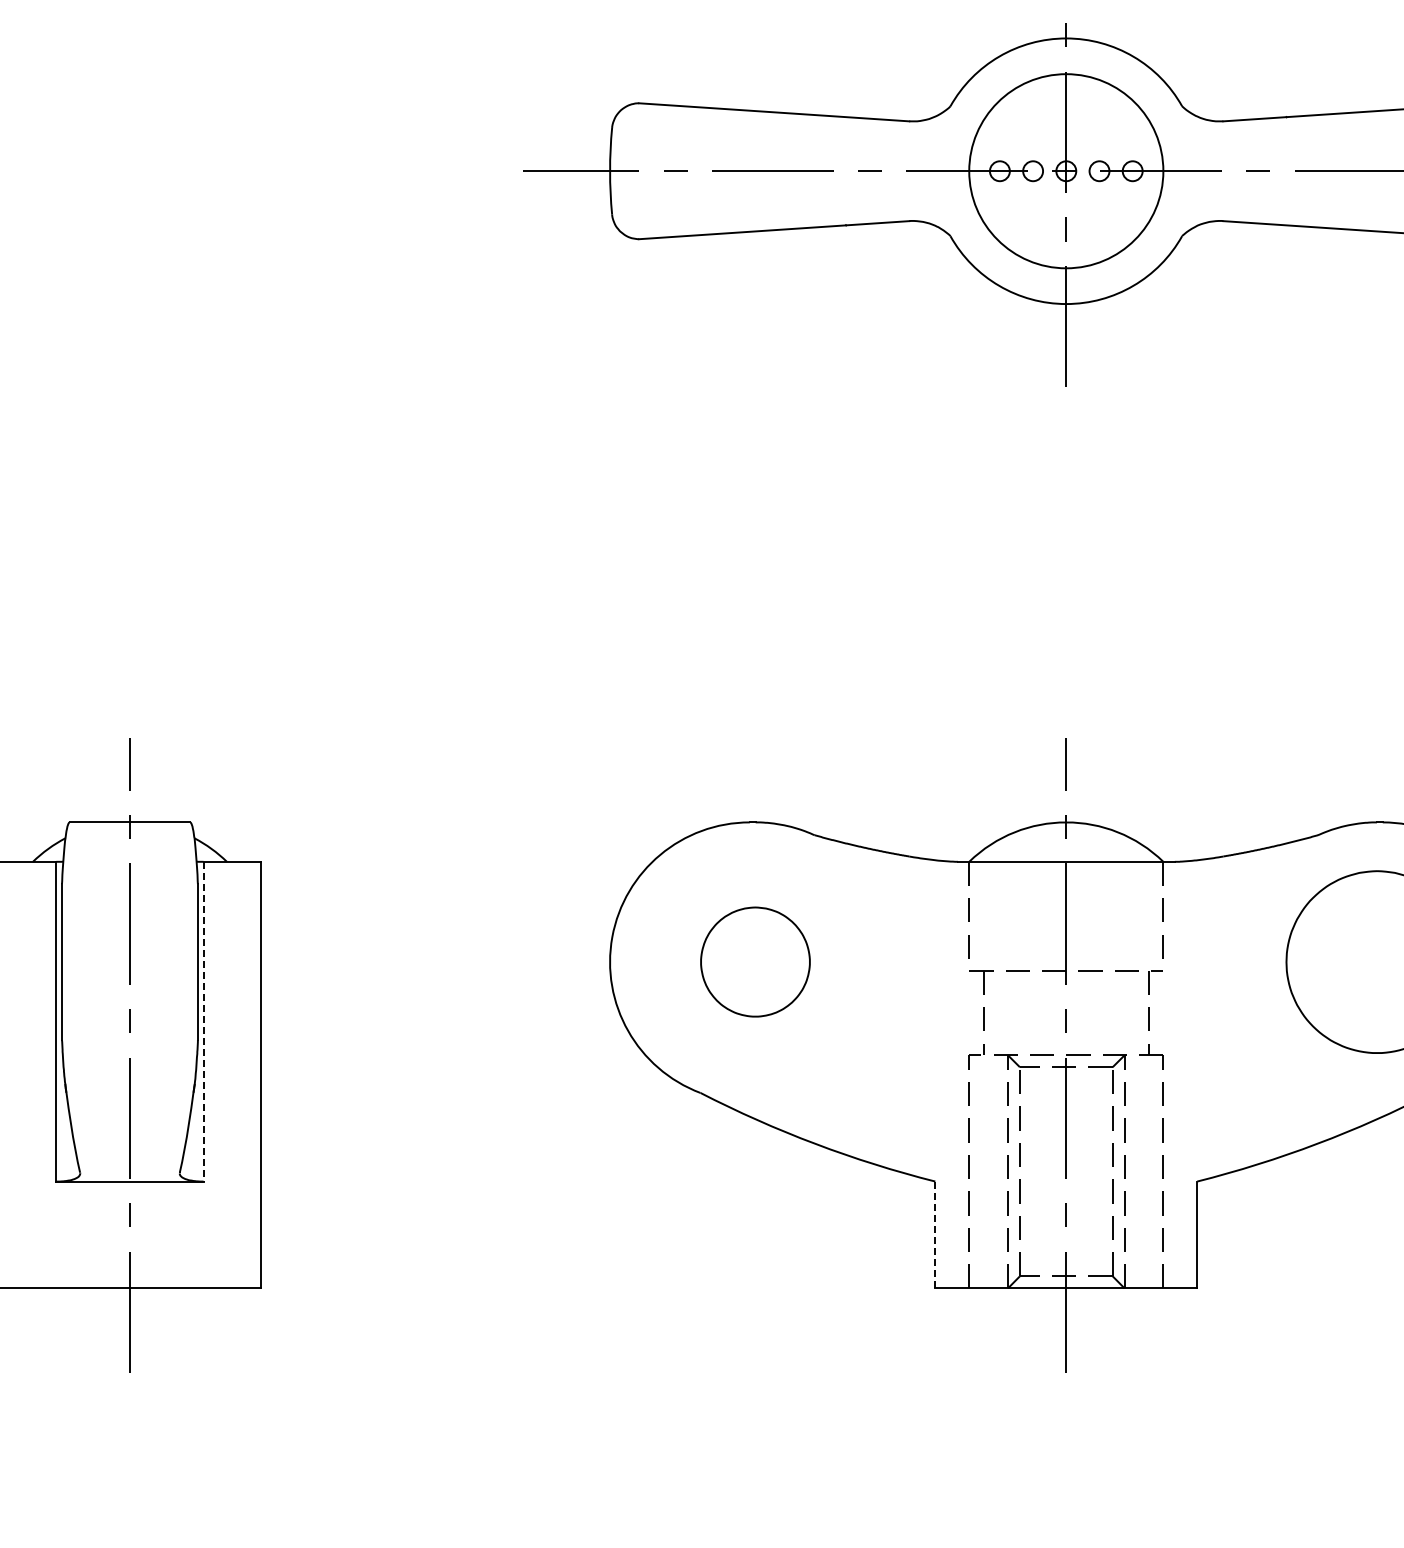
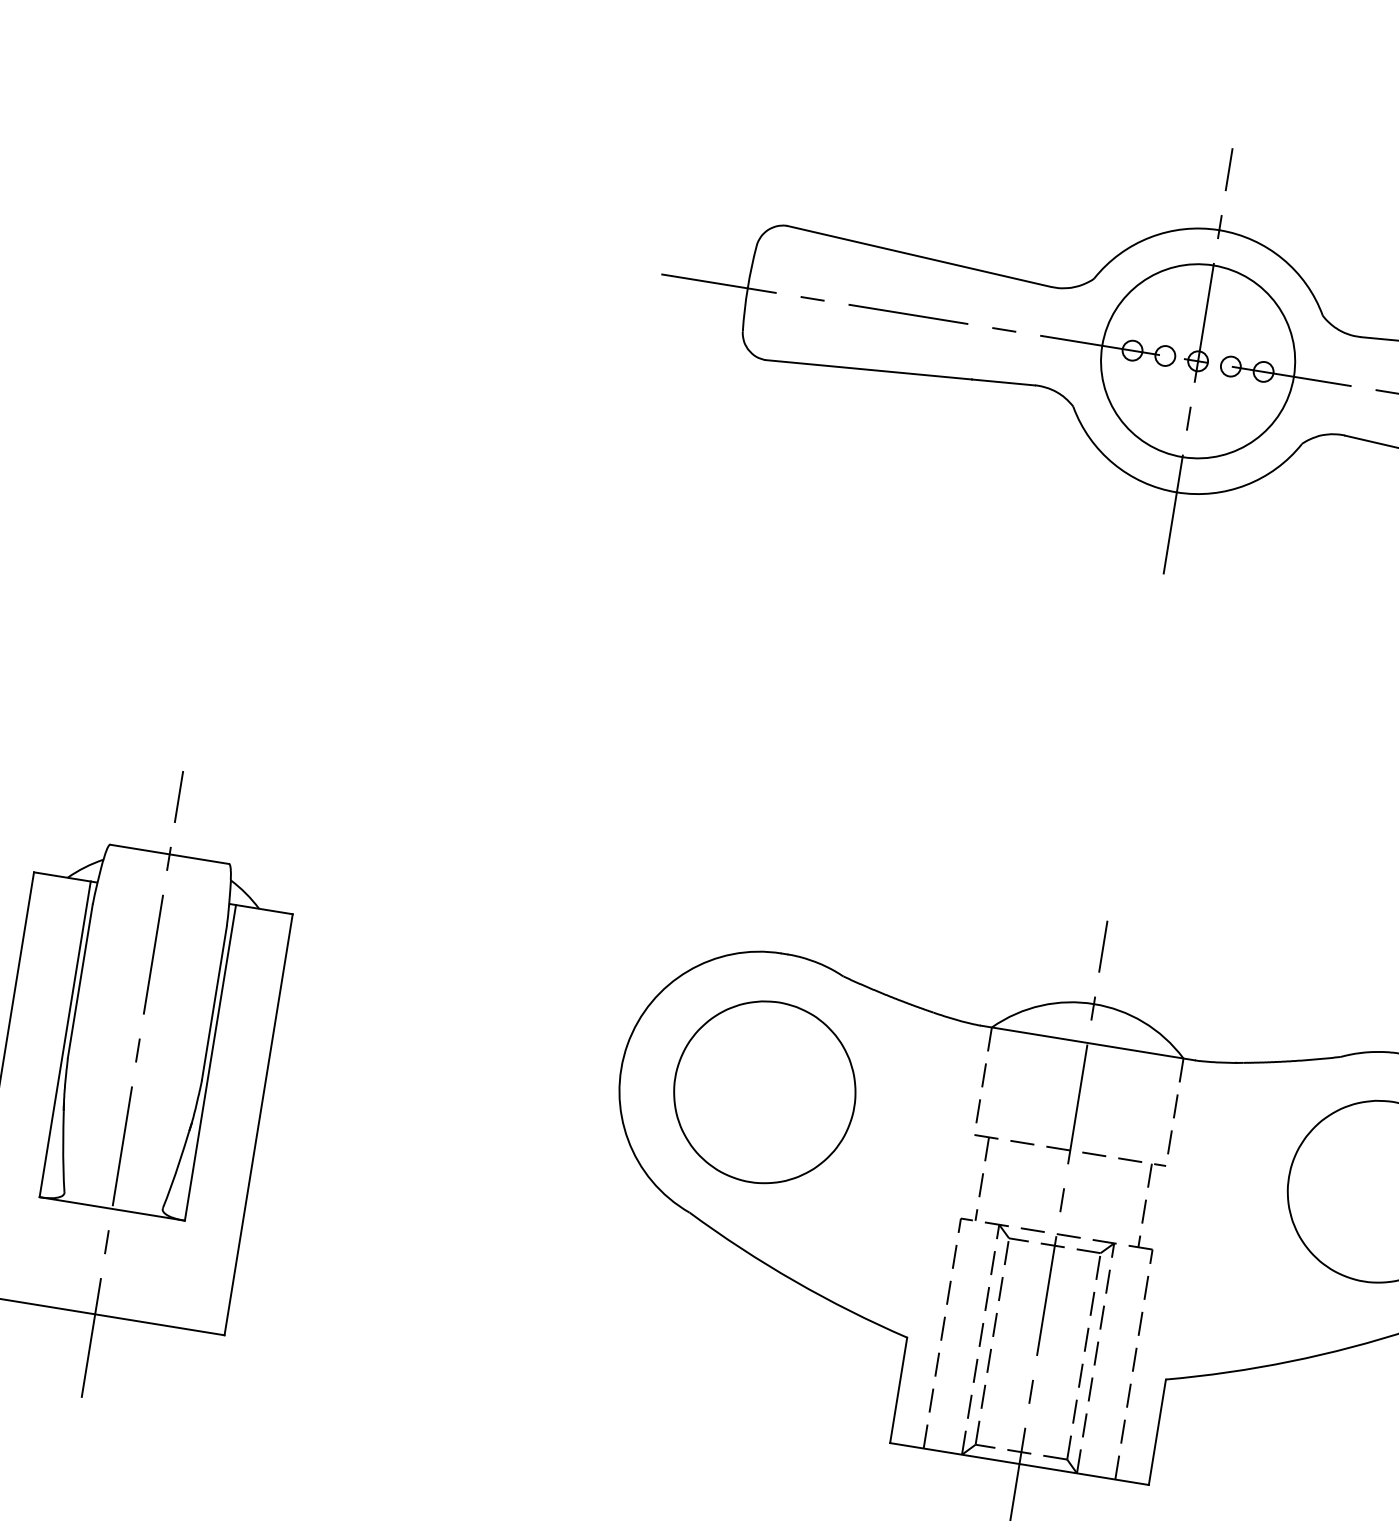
part: (755, 961) -> (764, 1091), size x1.67
line: (203, 1021) -> (210, 1062), dashed -> solid
line: (935, 1235) -> (898, 1390), dashed -> solid

